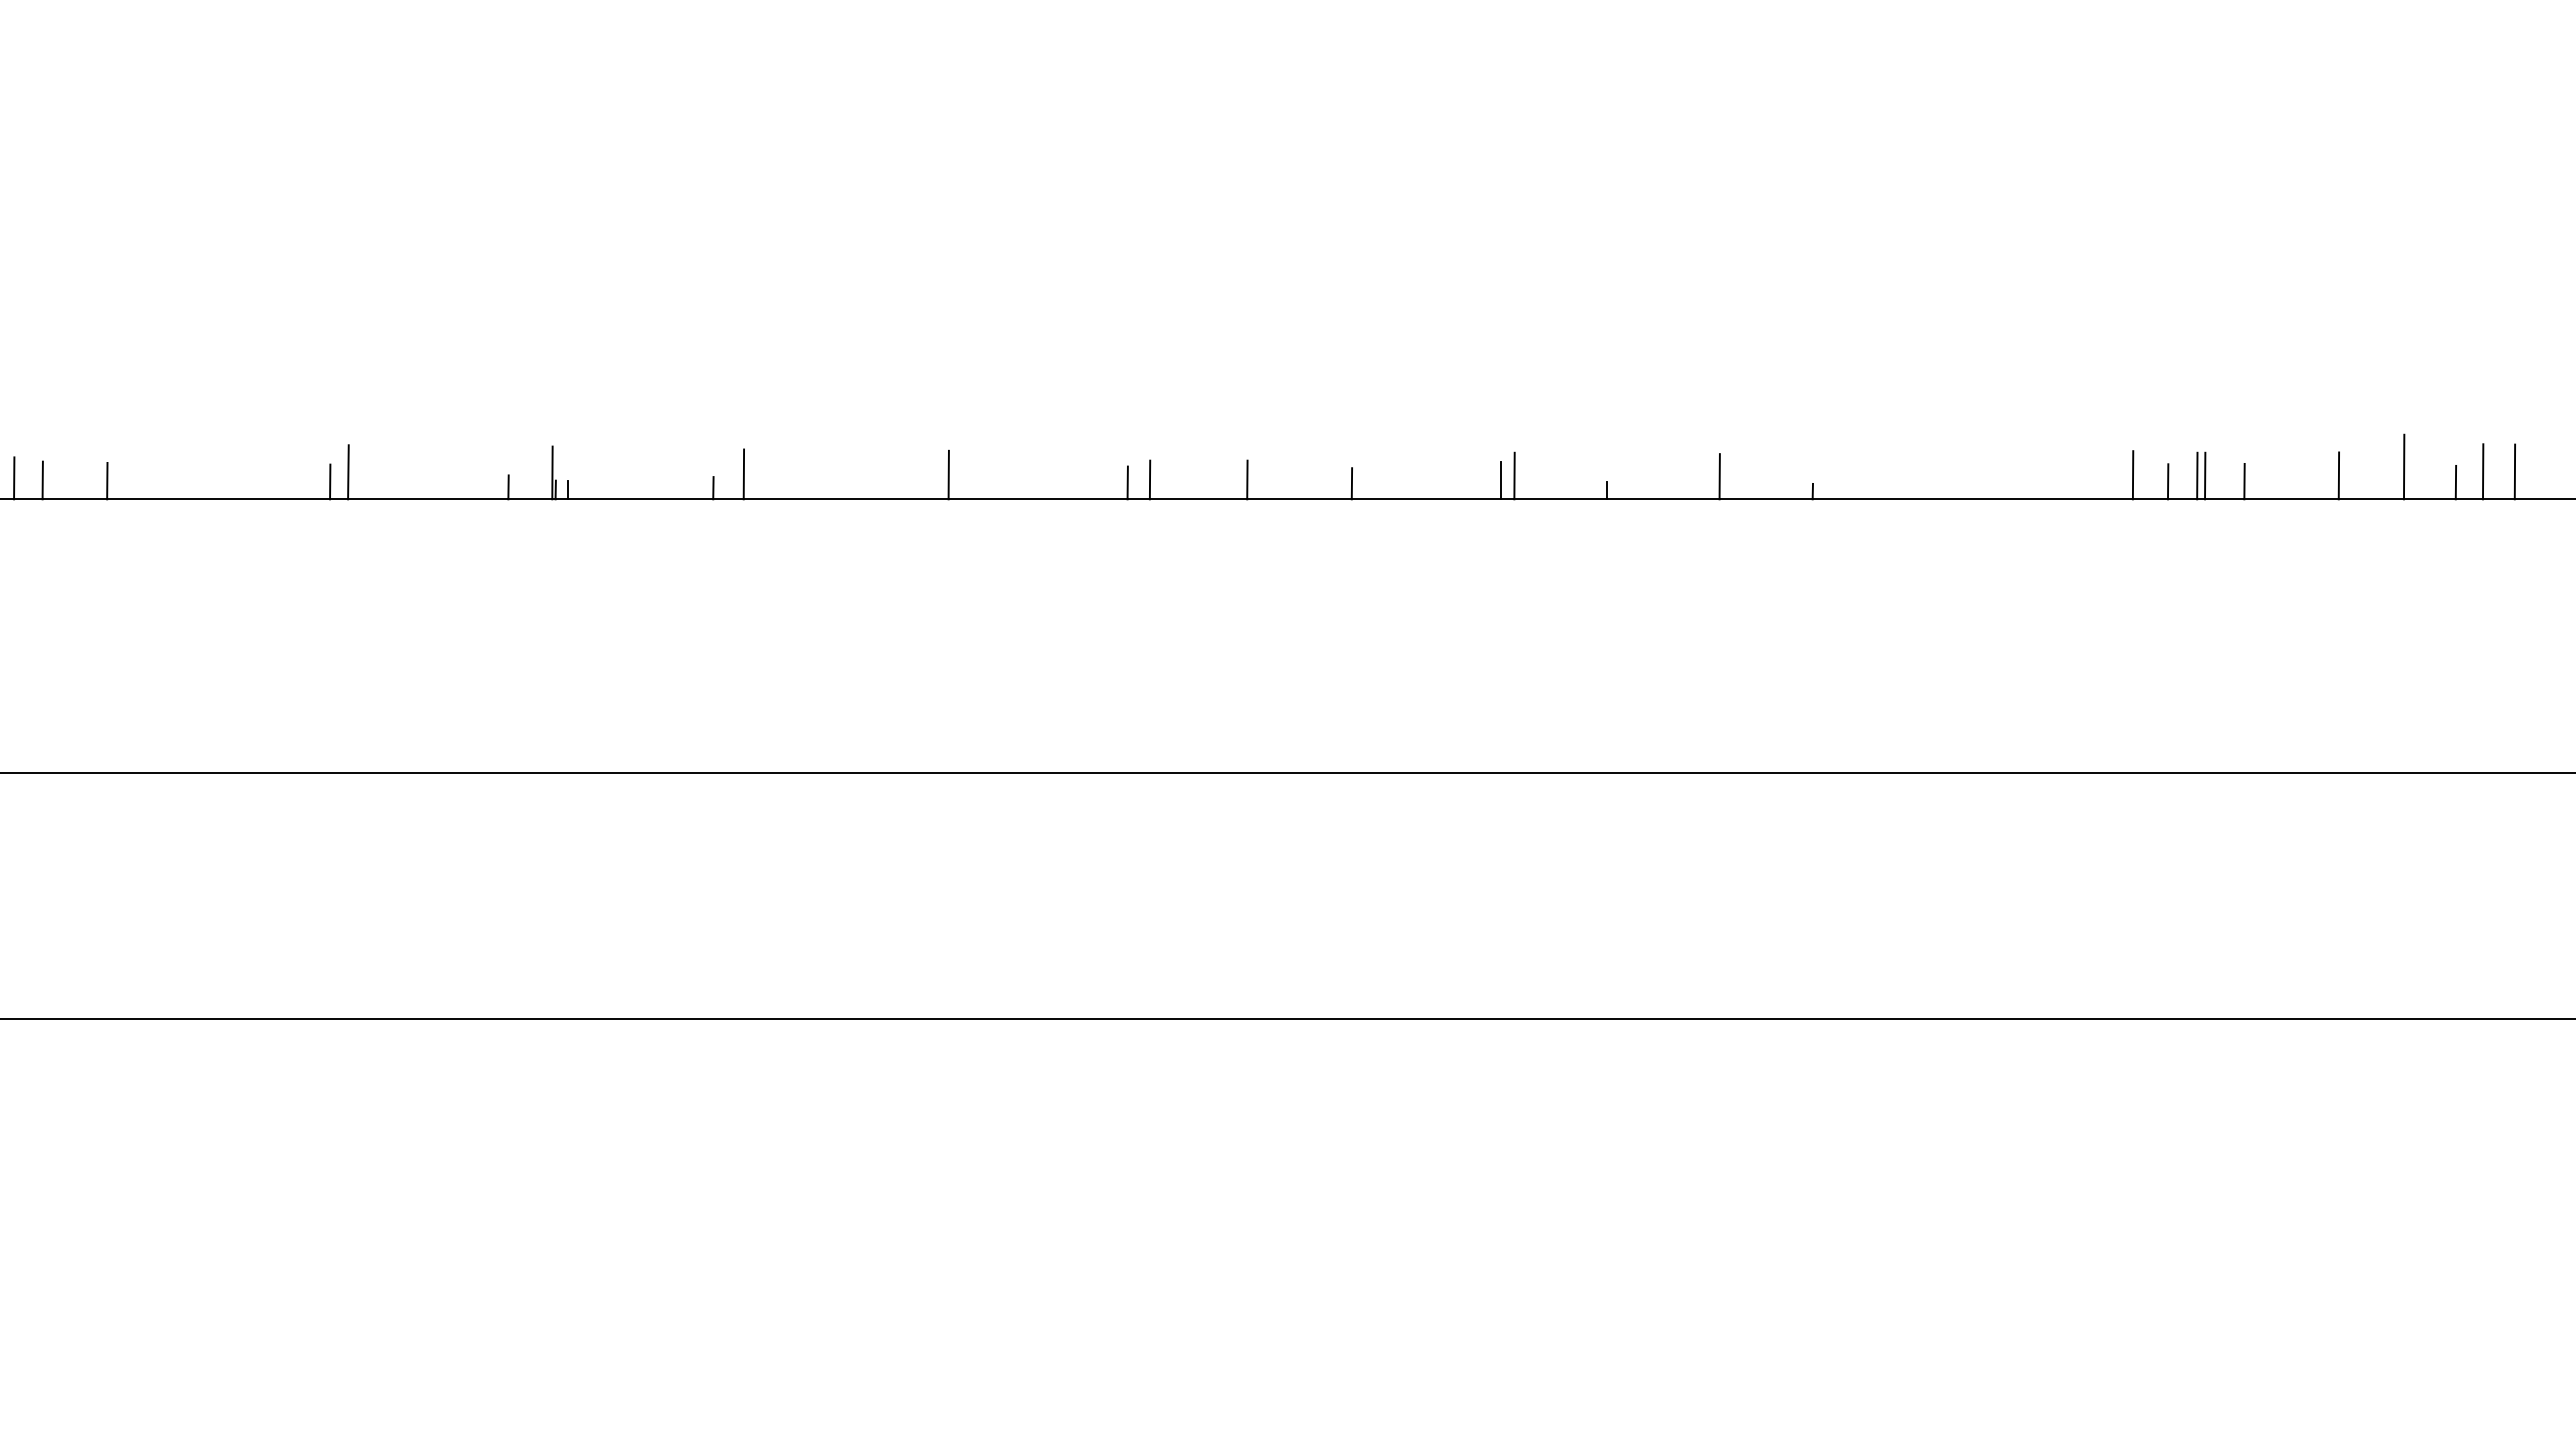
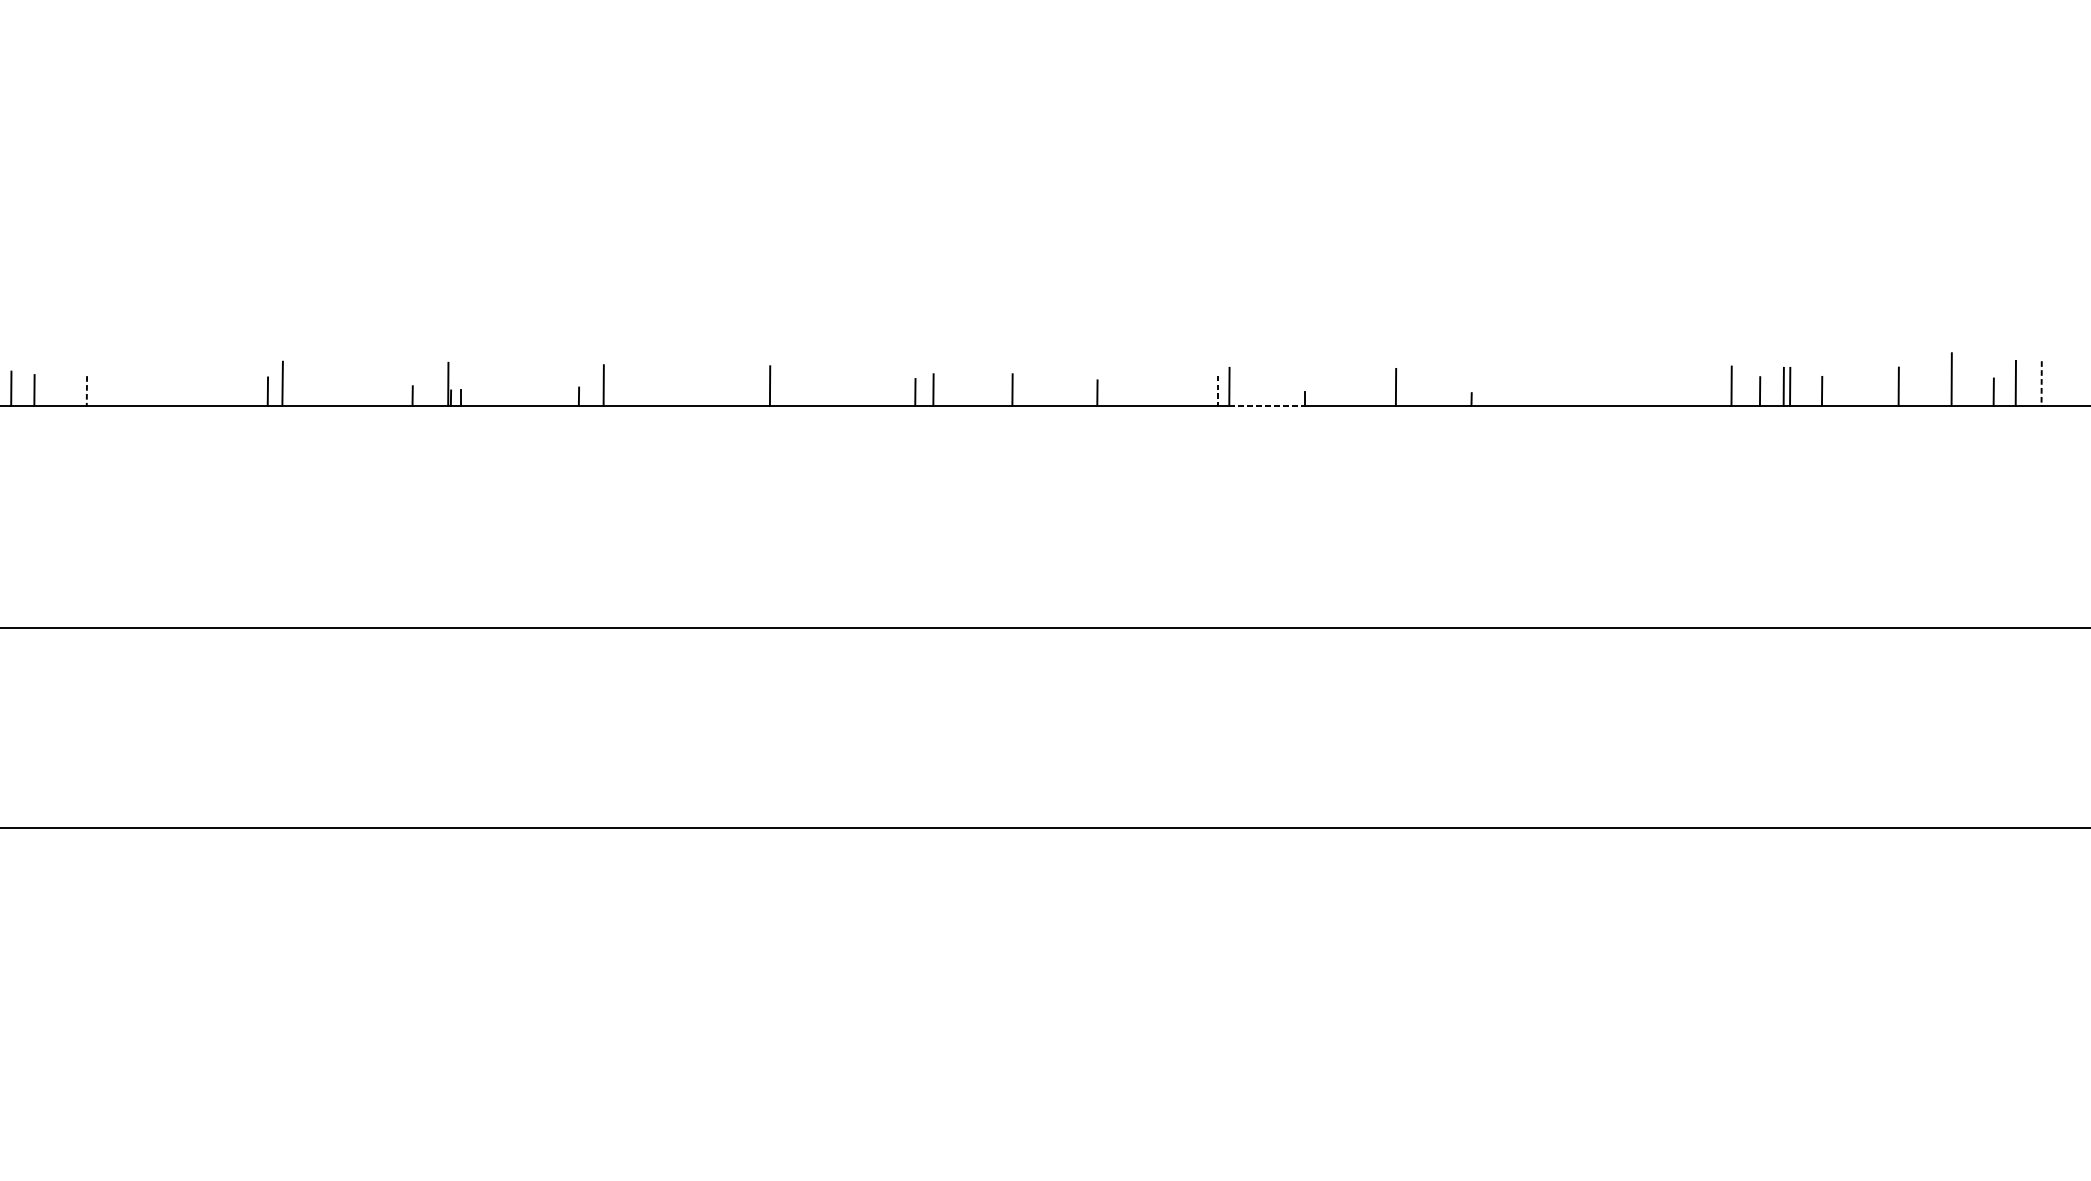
line: (2514, 472) -> (2041, 383), solid -> dashed
line: (1500, 480) -> (1218, 390), solid -> dashed
line: (107, 481) -> (87, 391), solid -> dashed
line: (1560, 499) -> (1266, 405), solid -> dashed

